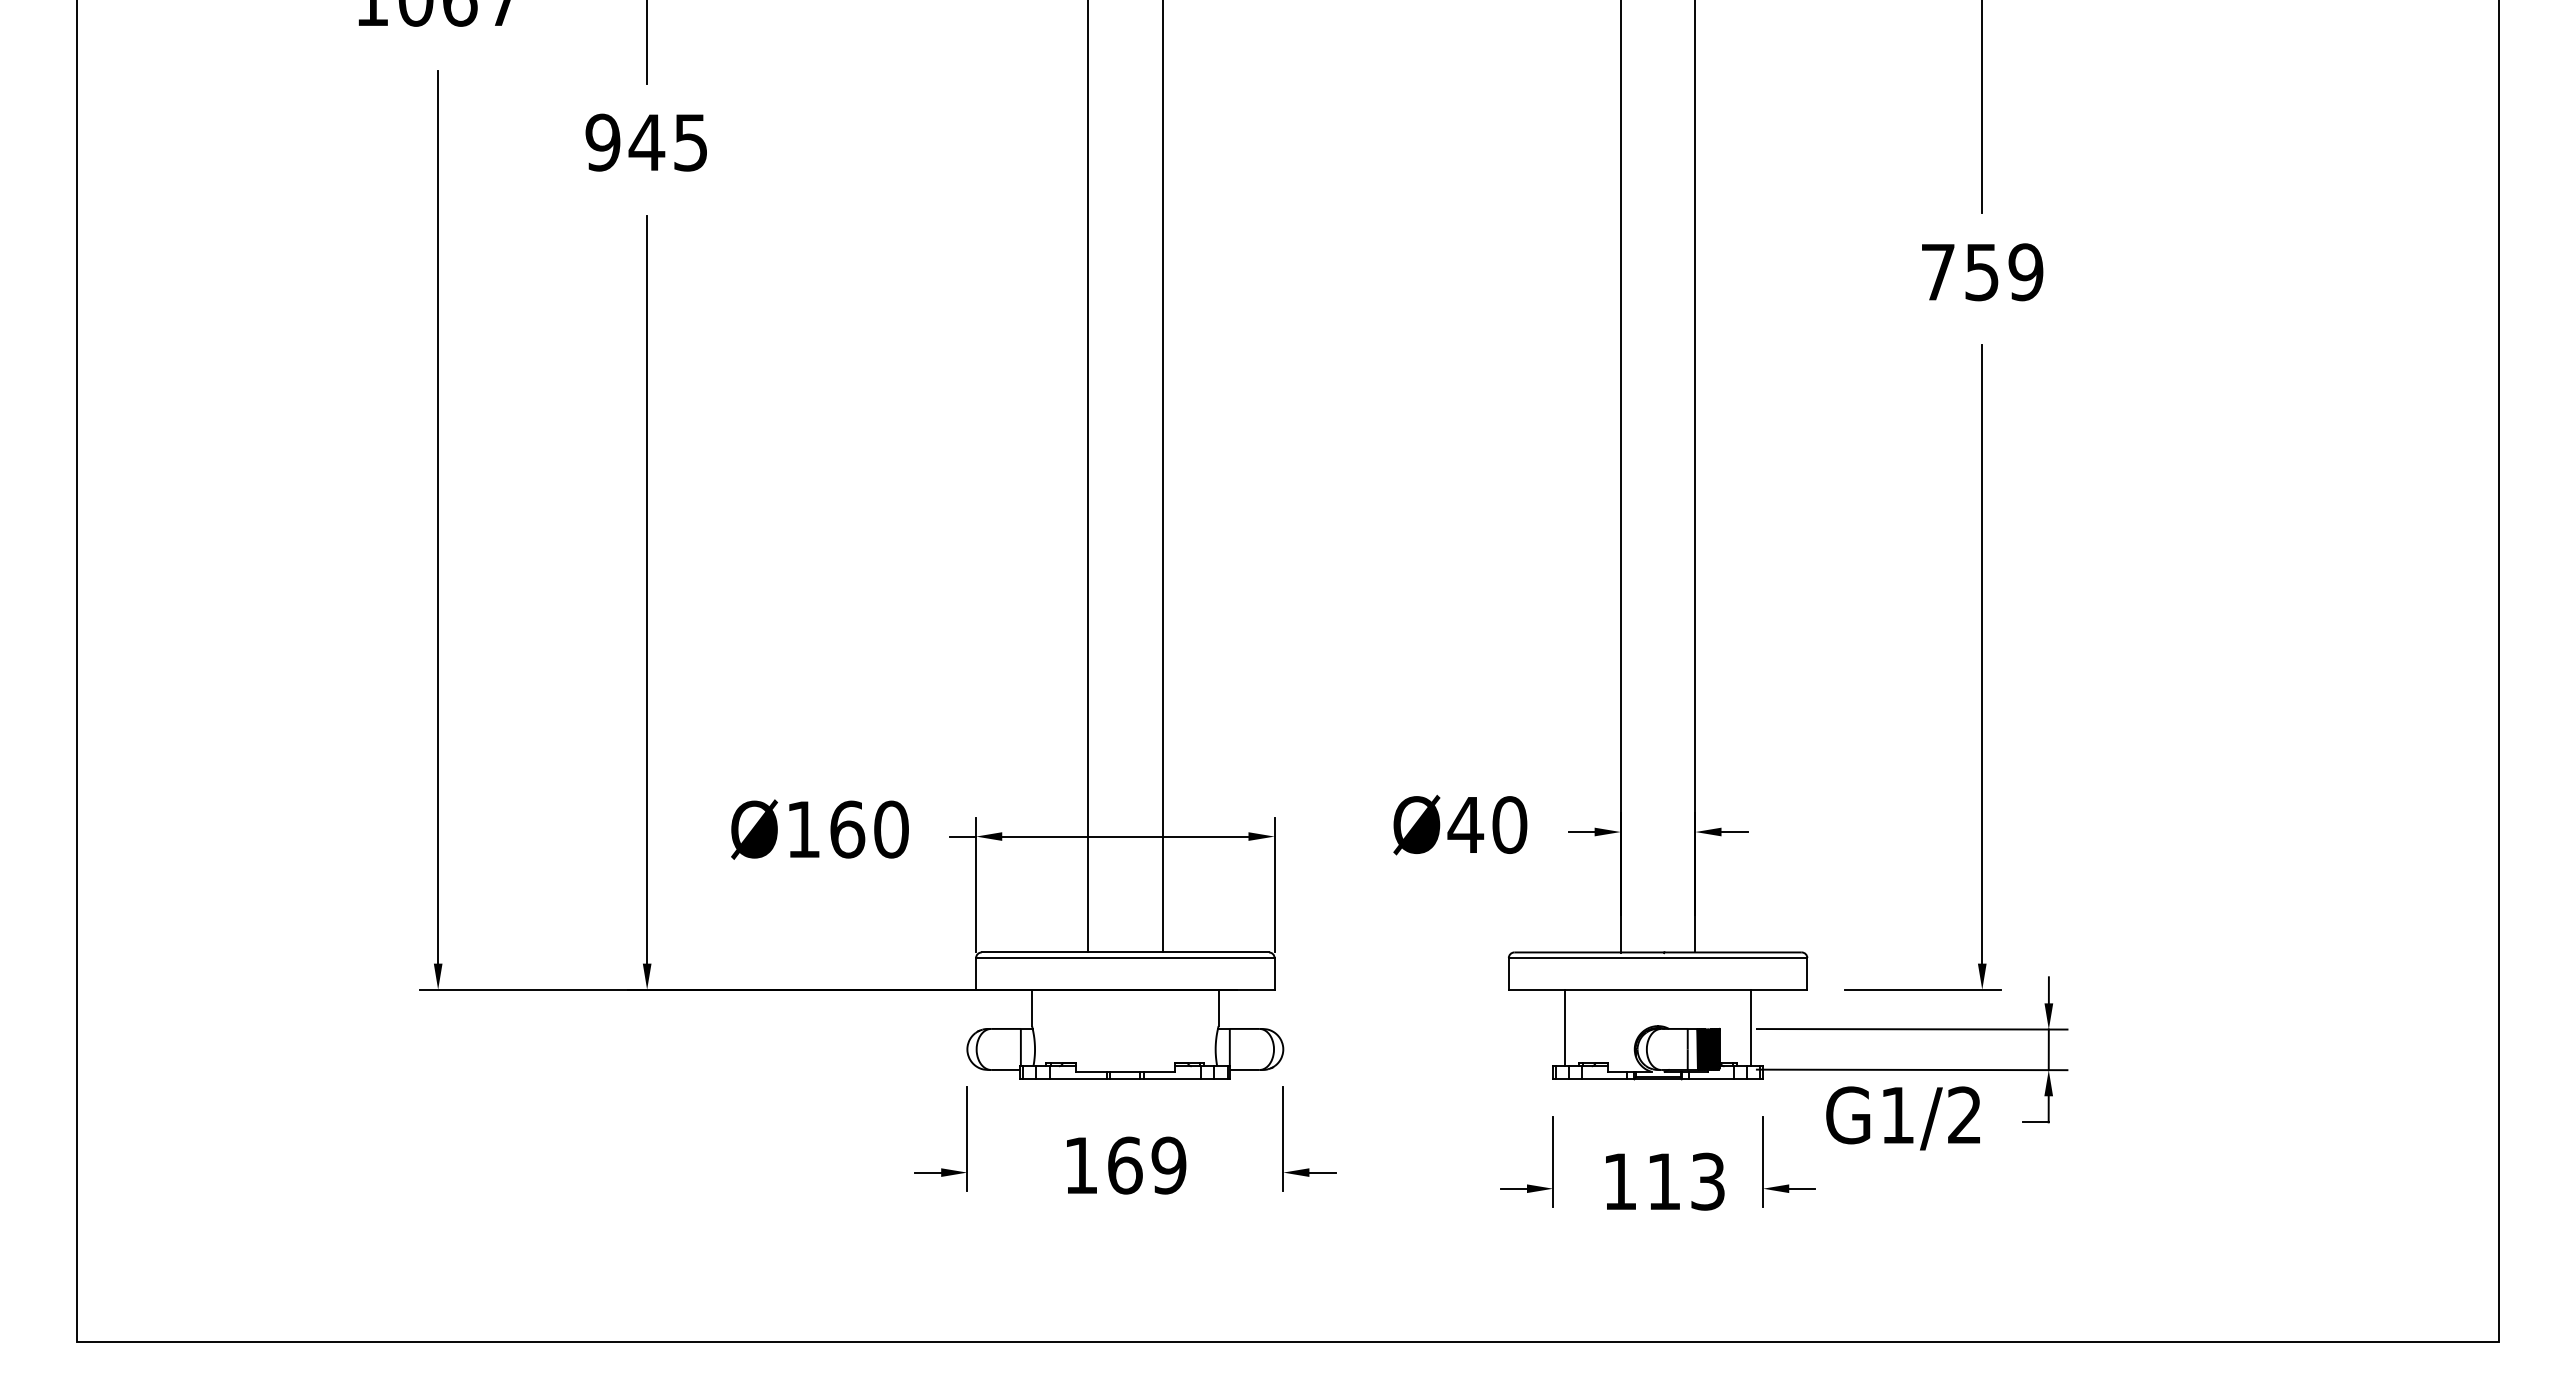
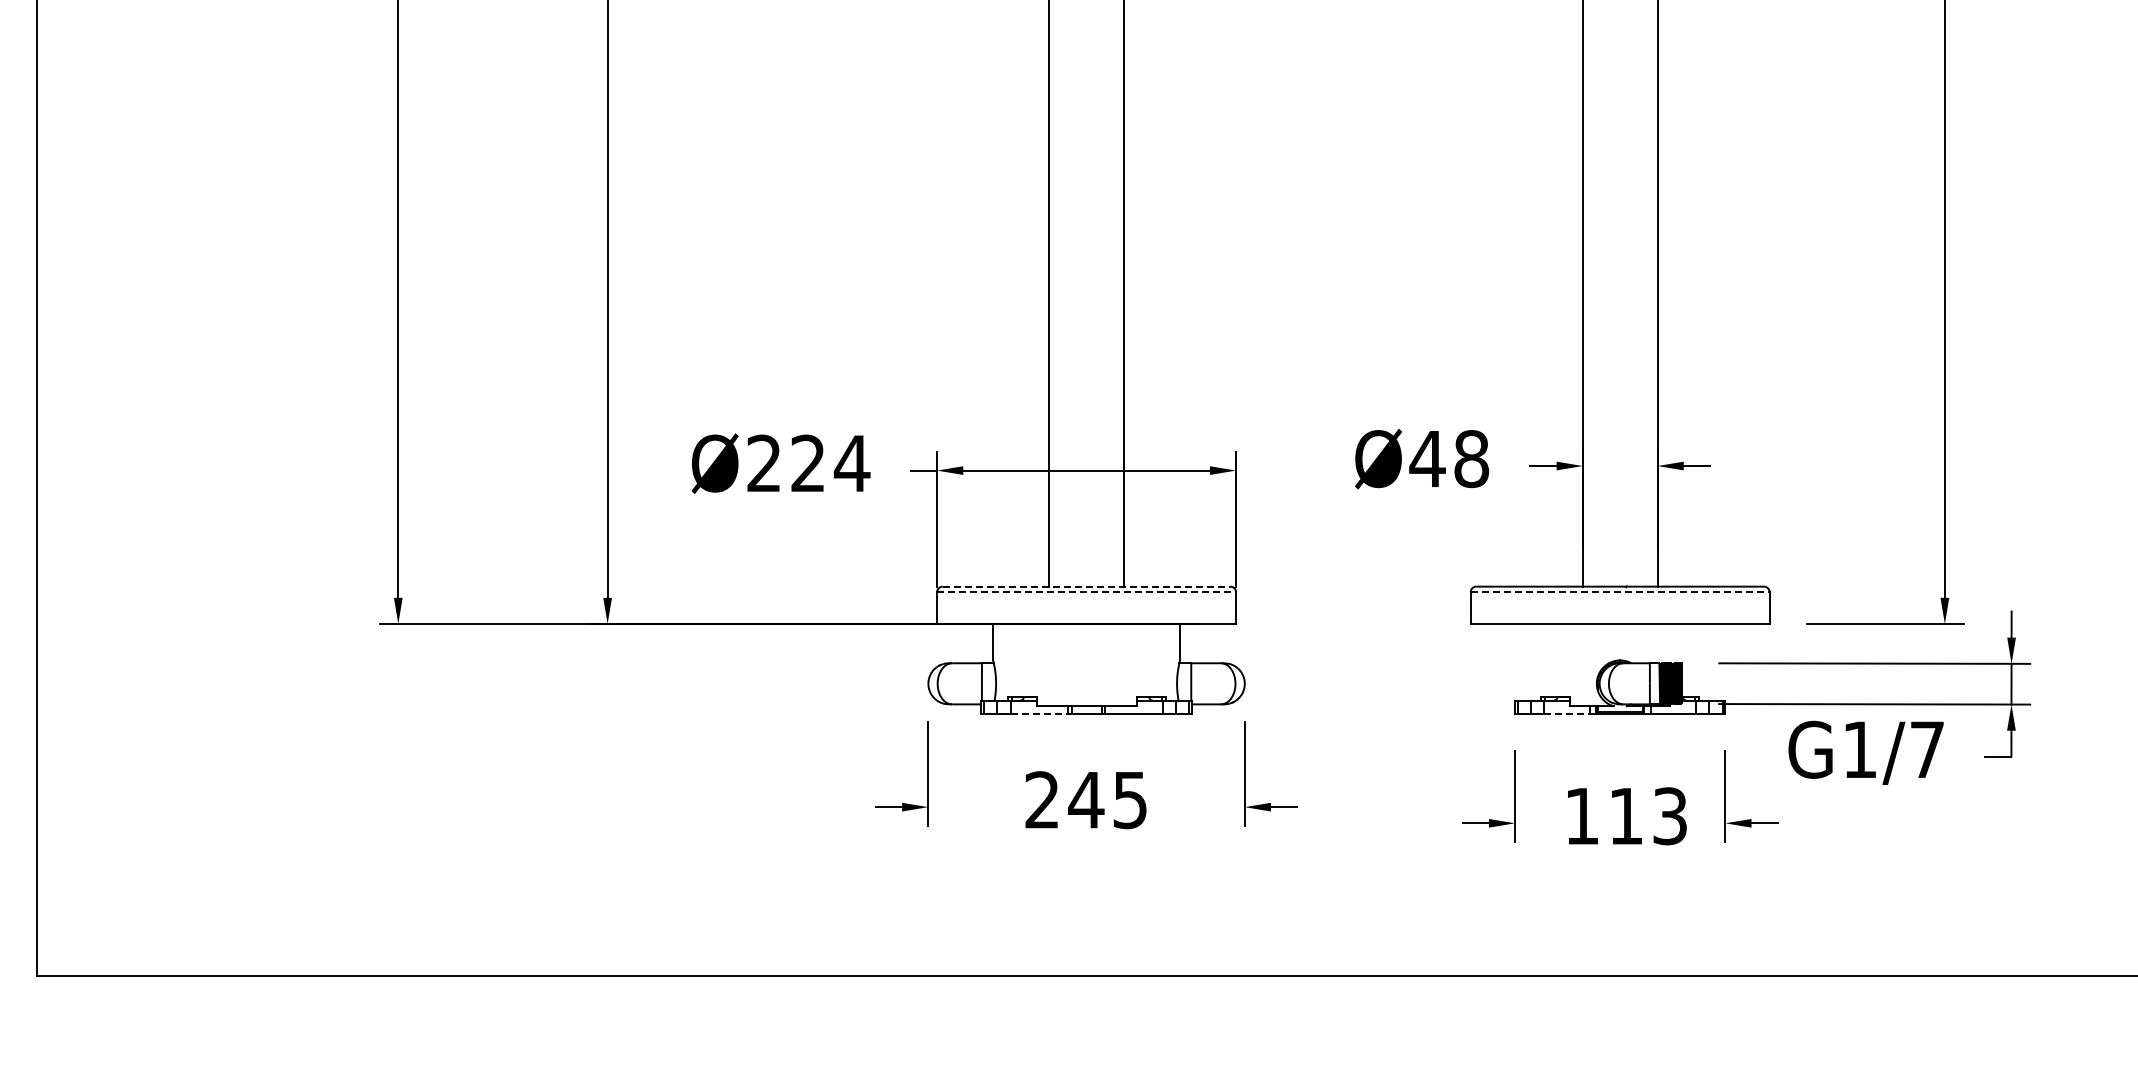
text: (1509, 824) -> (1471, 458), Ø40 -> Ø48
text: (847, 829) -> (808, 463), Ø160 -> Ø224
line: (1125, 952) -> (1086, 586), solid -> dashed
line: (1125, 958) -> (1086, 592), solid -> dashed
line: (1658, 958) -> (1620, 592), solid -> dashed
line: (1564, 1027) -> (1526, 661), removed
line: (1751, 1027) -> (1713, 661), removed
line: (1078, 1079) -> (1039, 713), solid -> dashed
line: (1604, 1079) -> (1566, 713), solid -> dashed
text: (1964, 1114) -> (1927, 748), G1/2 -> G1/7
text: (1125, 1165) -> (1086, 800), 169 -> 245

